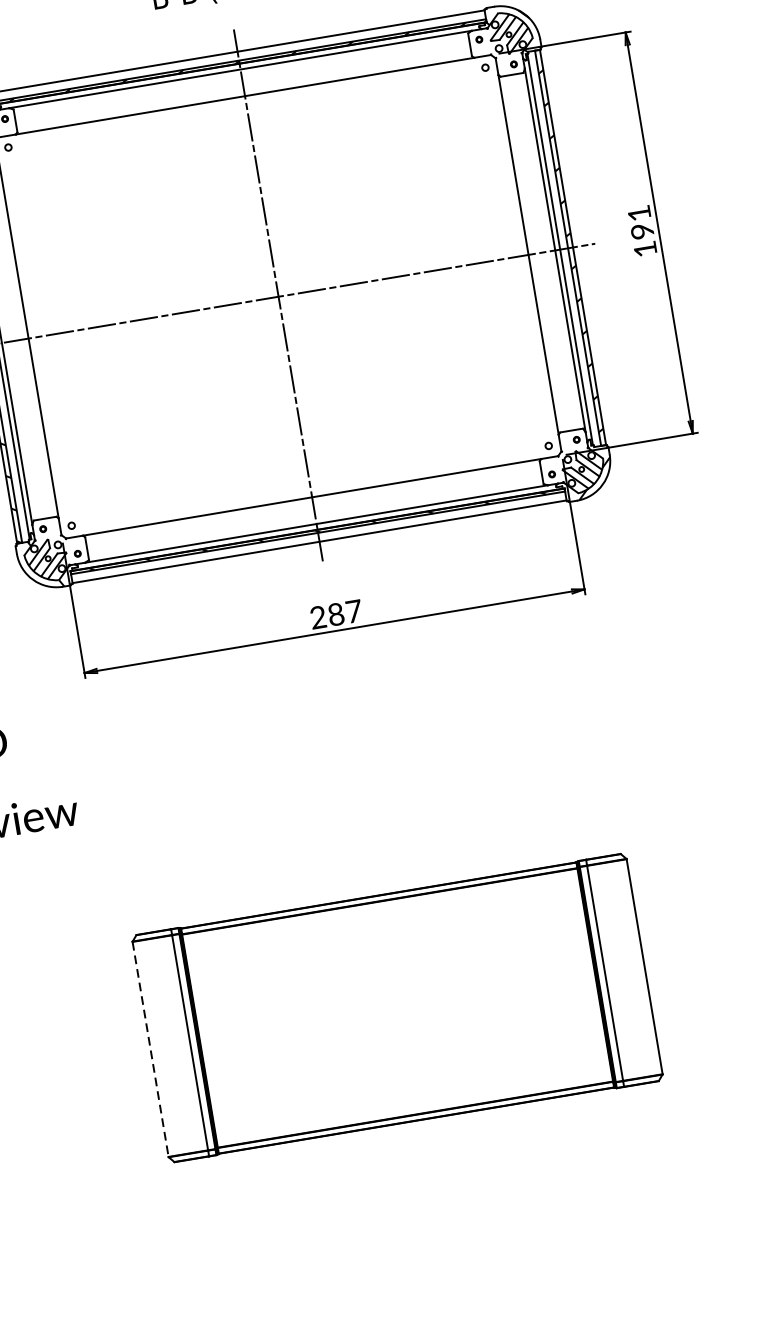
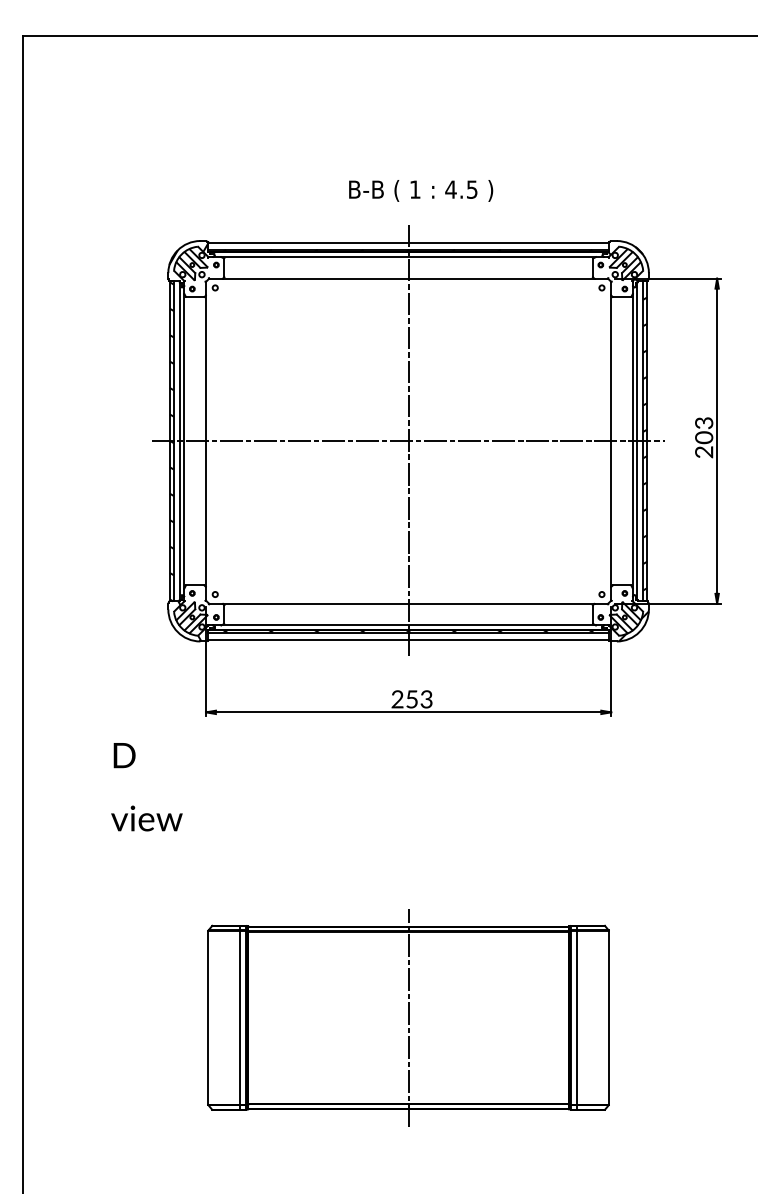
text: (642, 231) -> (704, 437), 191 -> 203
text: (345, 613) -> (419, 699), 287 -> 253
line: (397, 1007) -> (408, 1017), added
line: (150, 1050) -> (208, 1018), dashed -> solid

